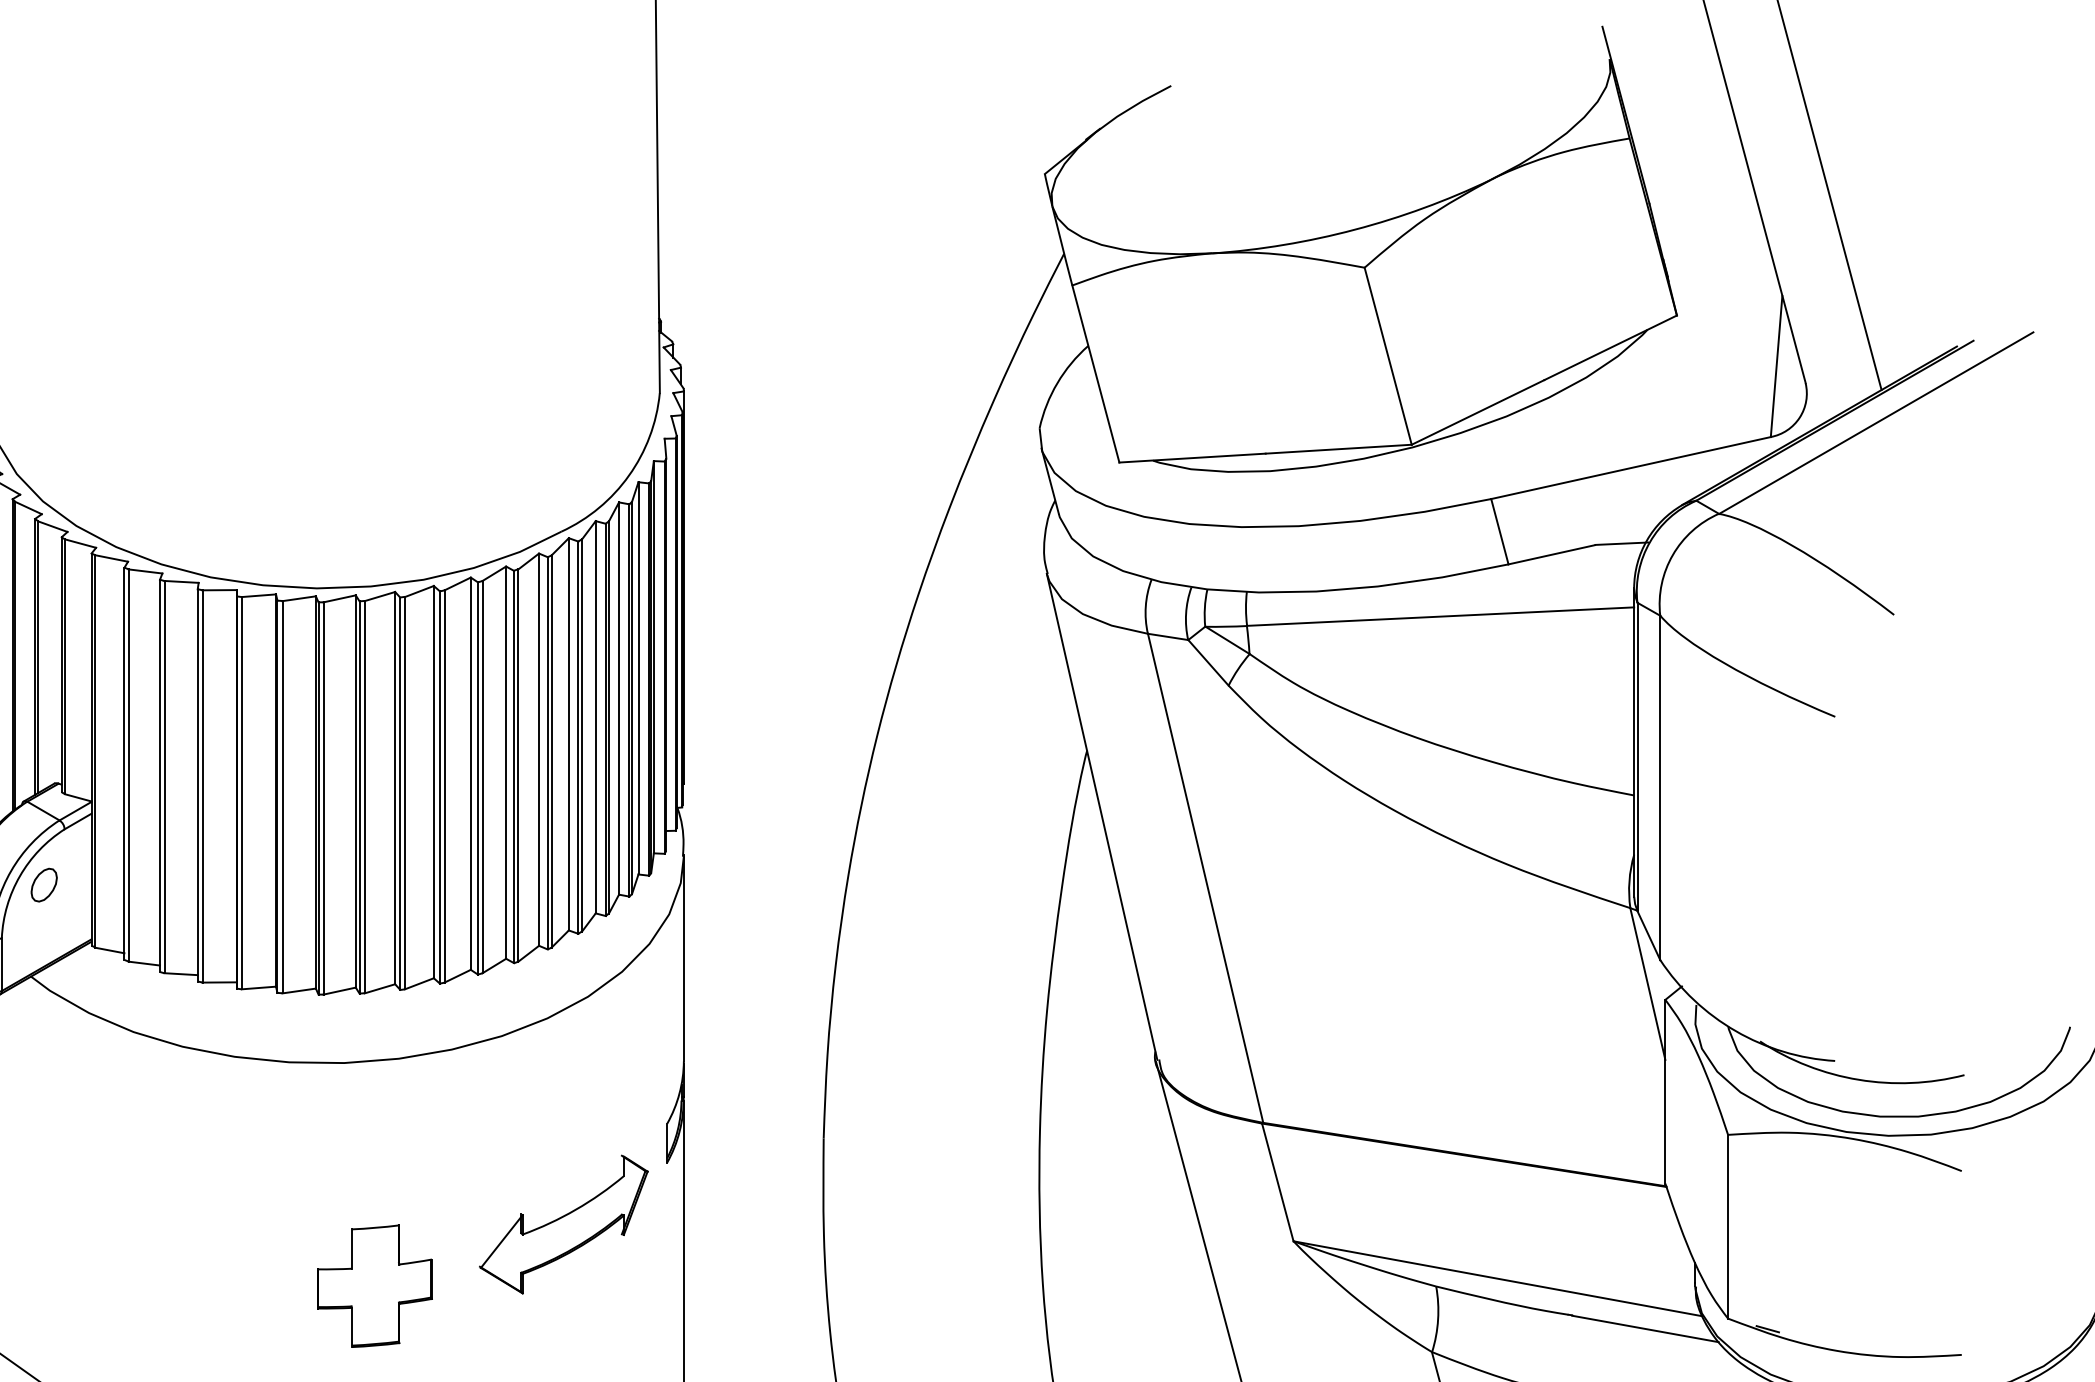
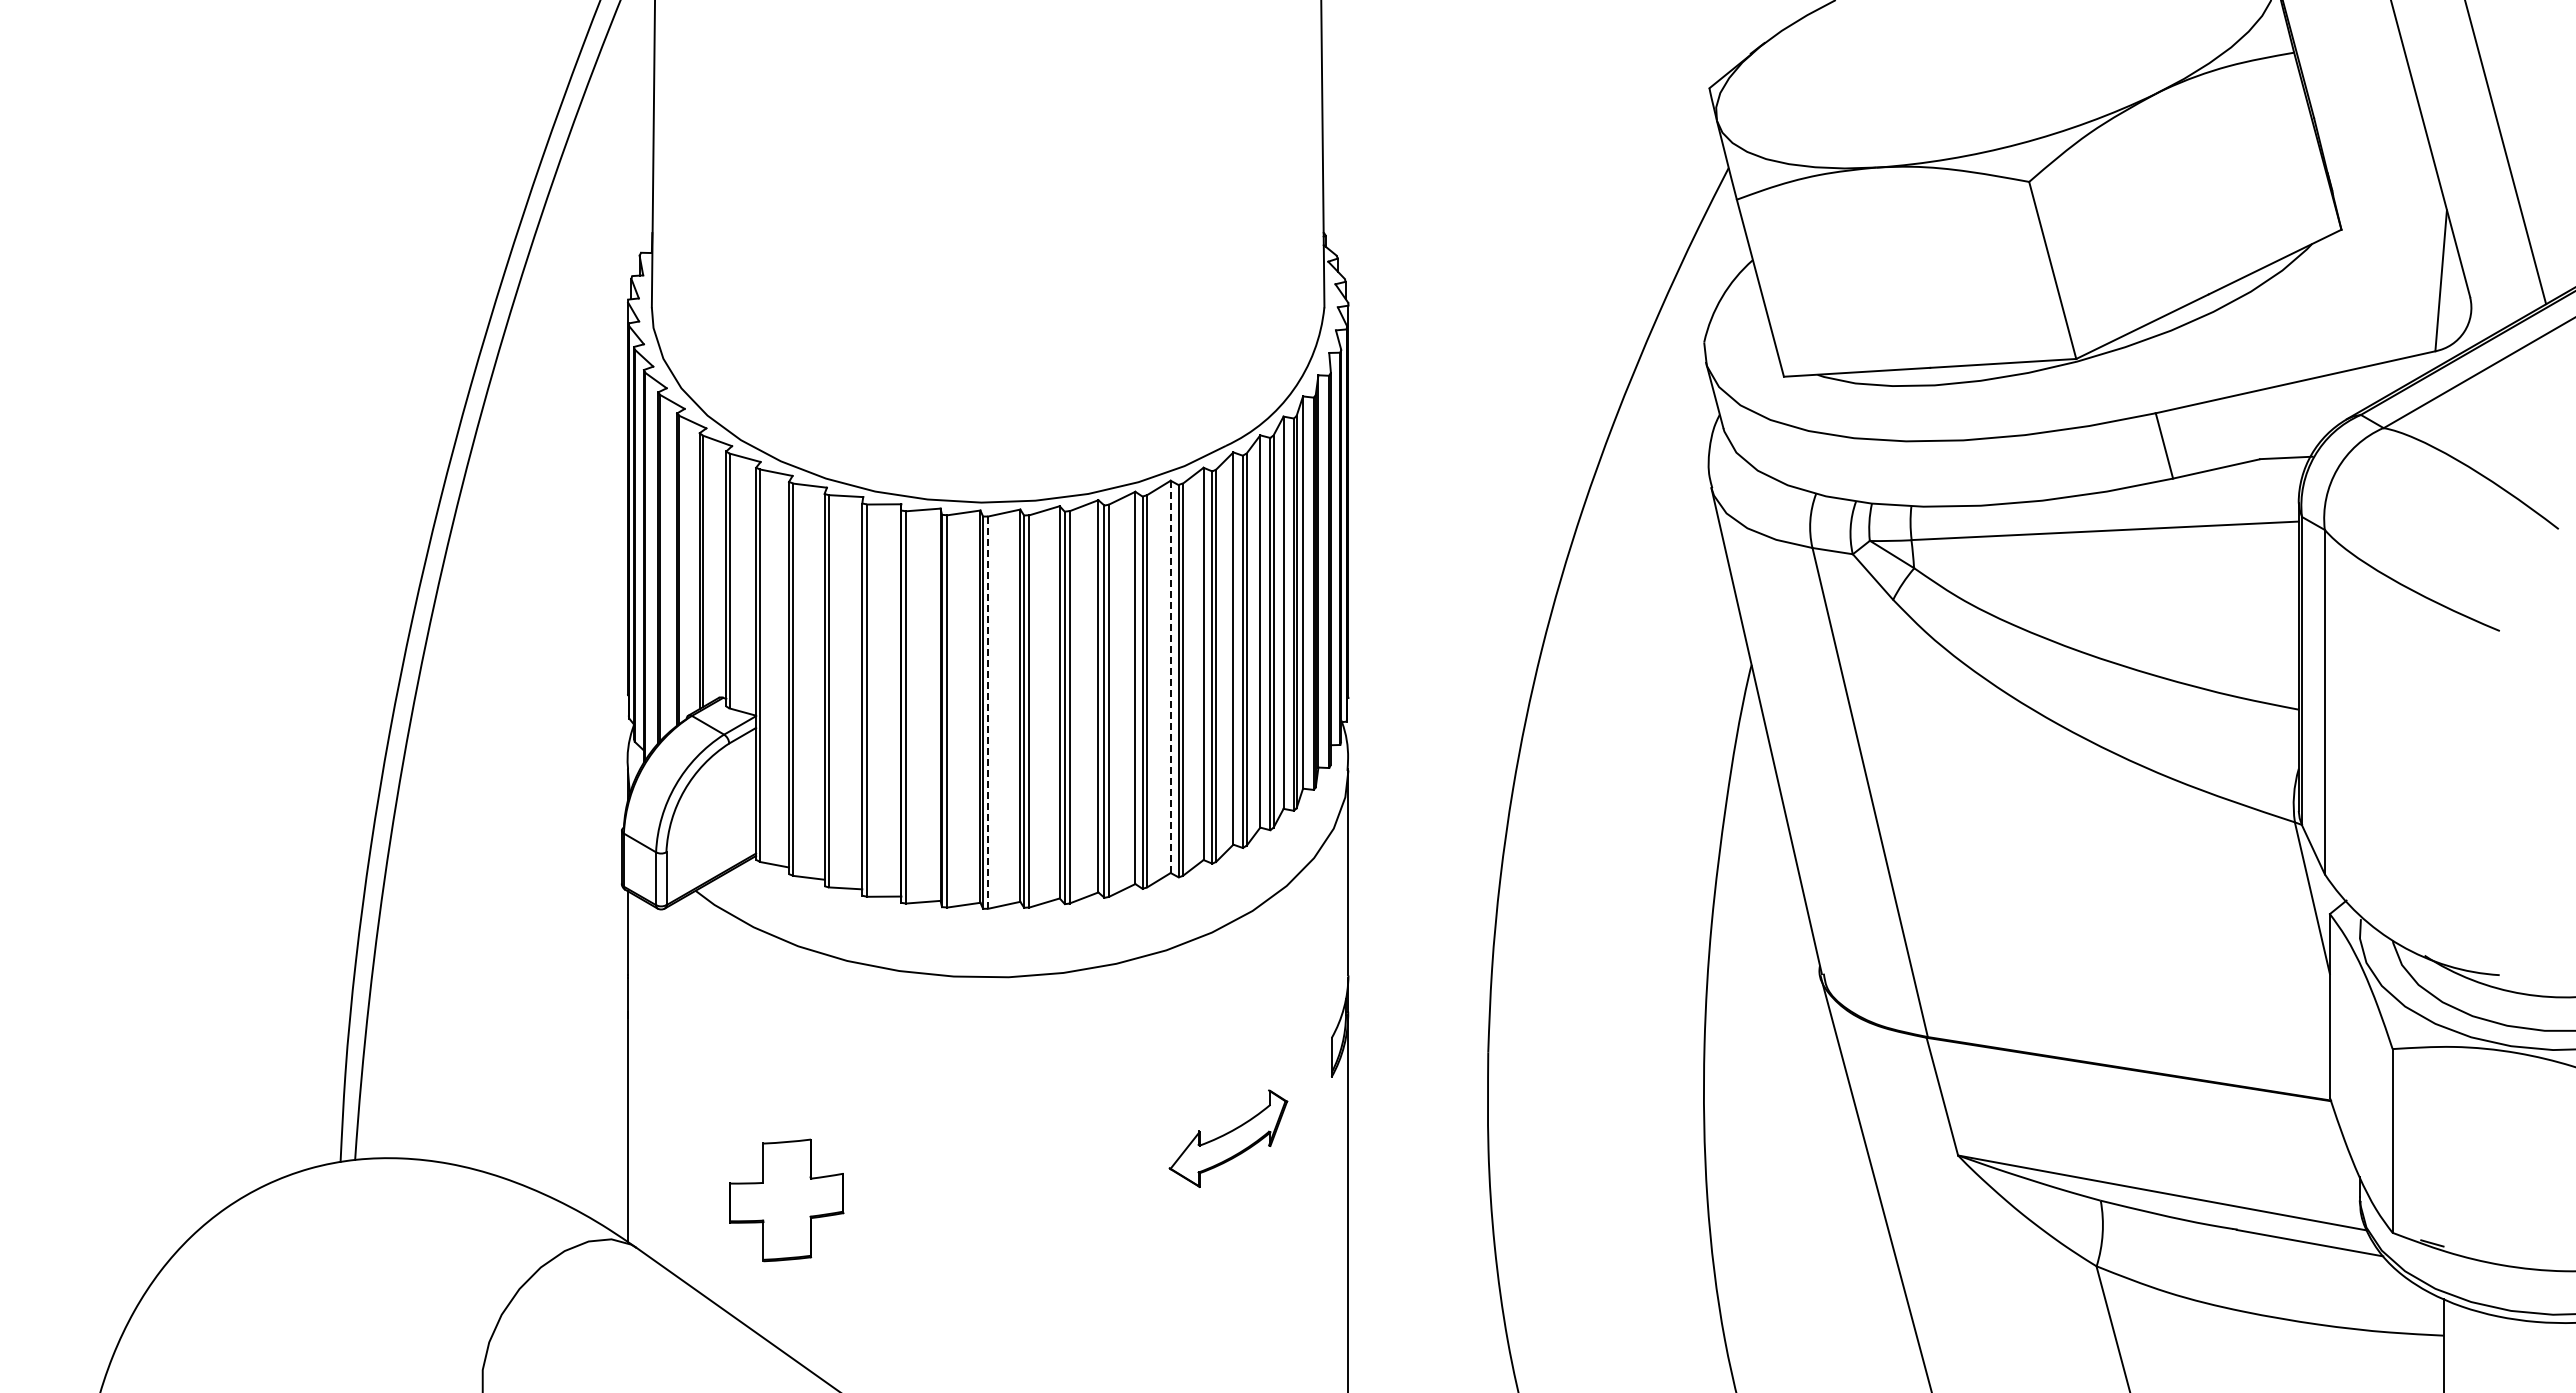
line: (505, 762) -> (1170, 676), solid -> dashed
line: (323, 799) -> (988, 713), solid -> dashed
part: (43, 885) -> (708, 799), removed
part: (563, 1224) -> (1228, 1138), size x0.7
part: (374, 1286) -> (786, 1200), moved

